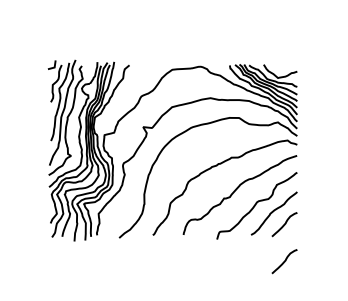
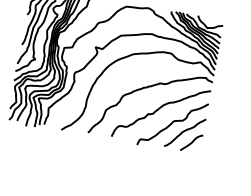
curve: (284, 261) -> (186, 171), removed

